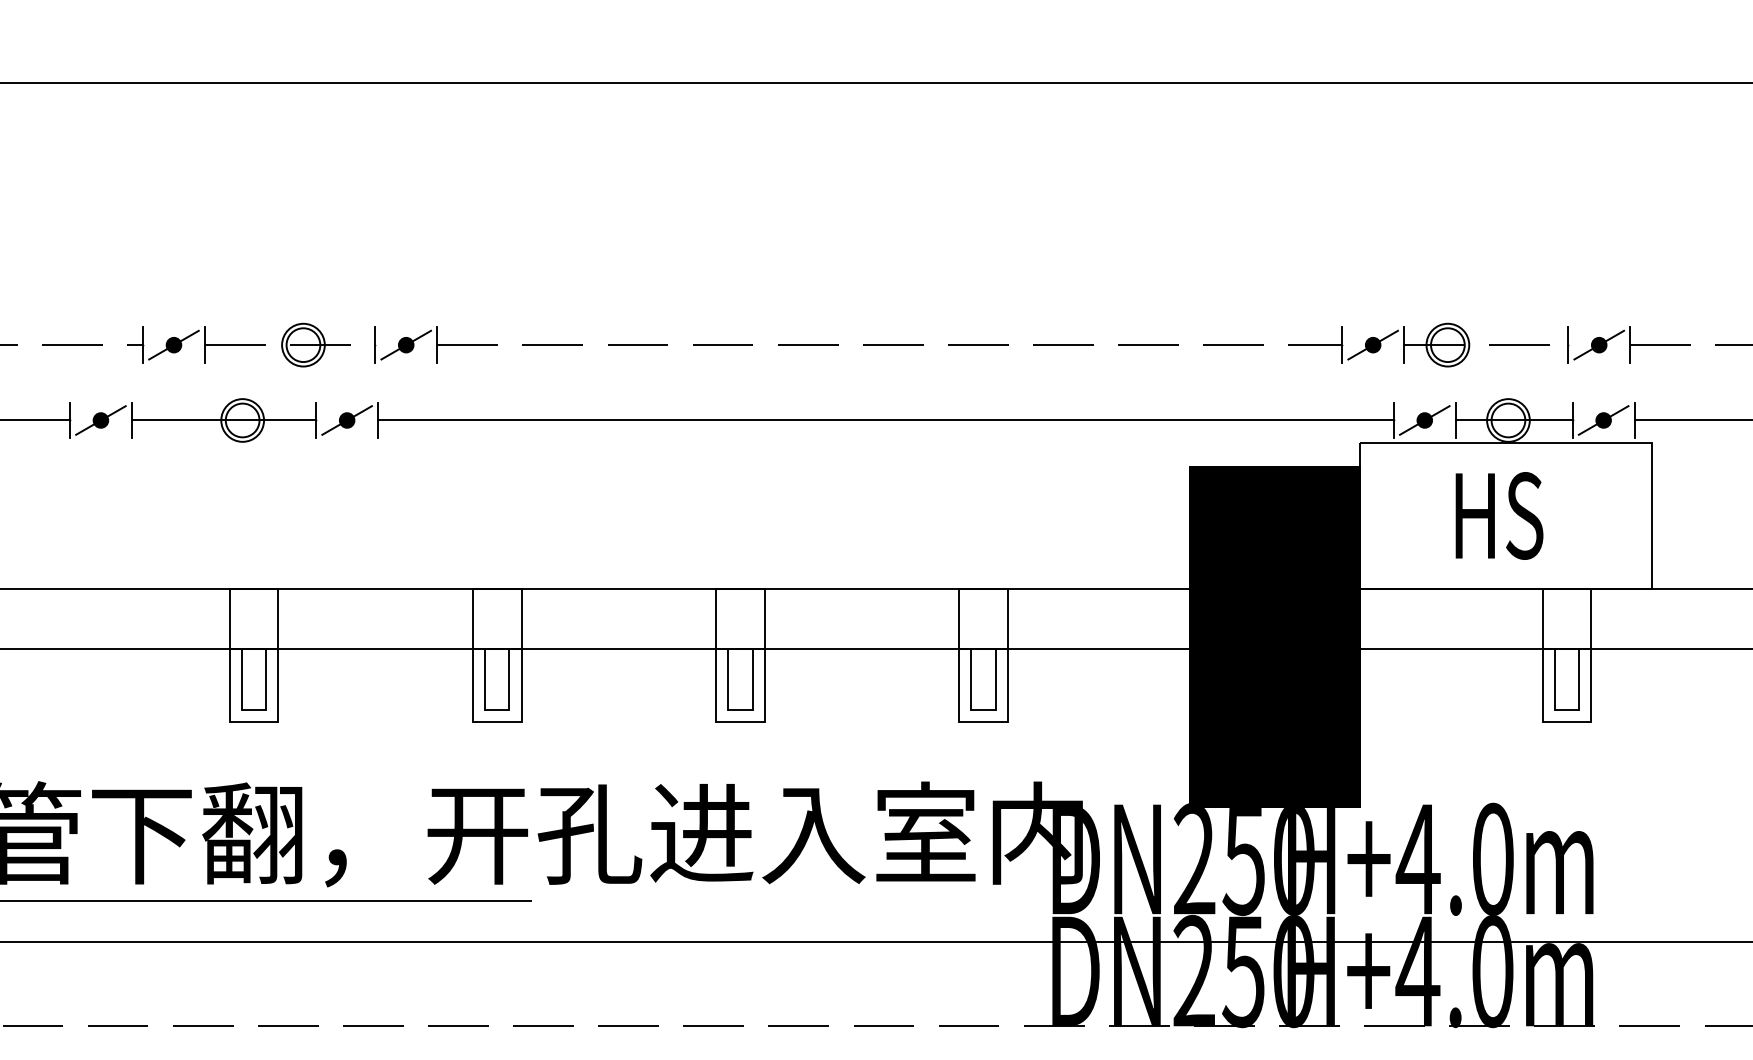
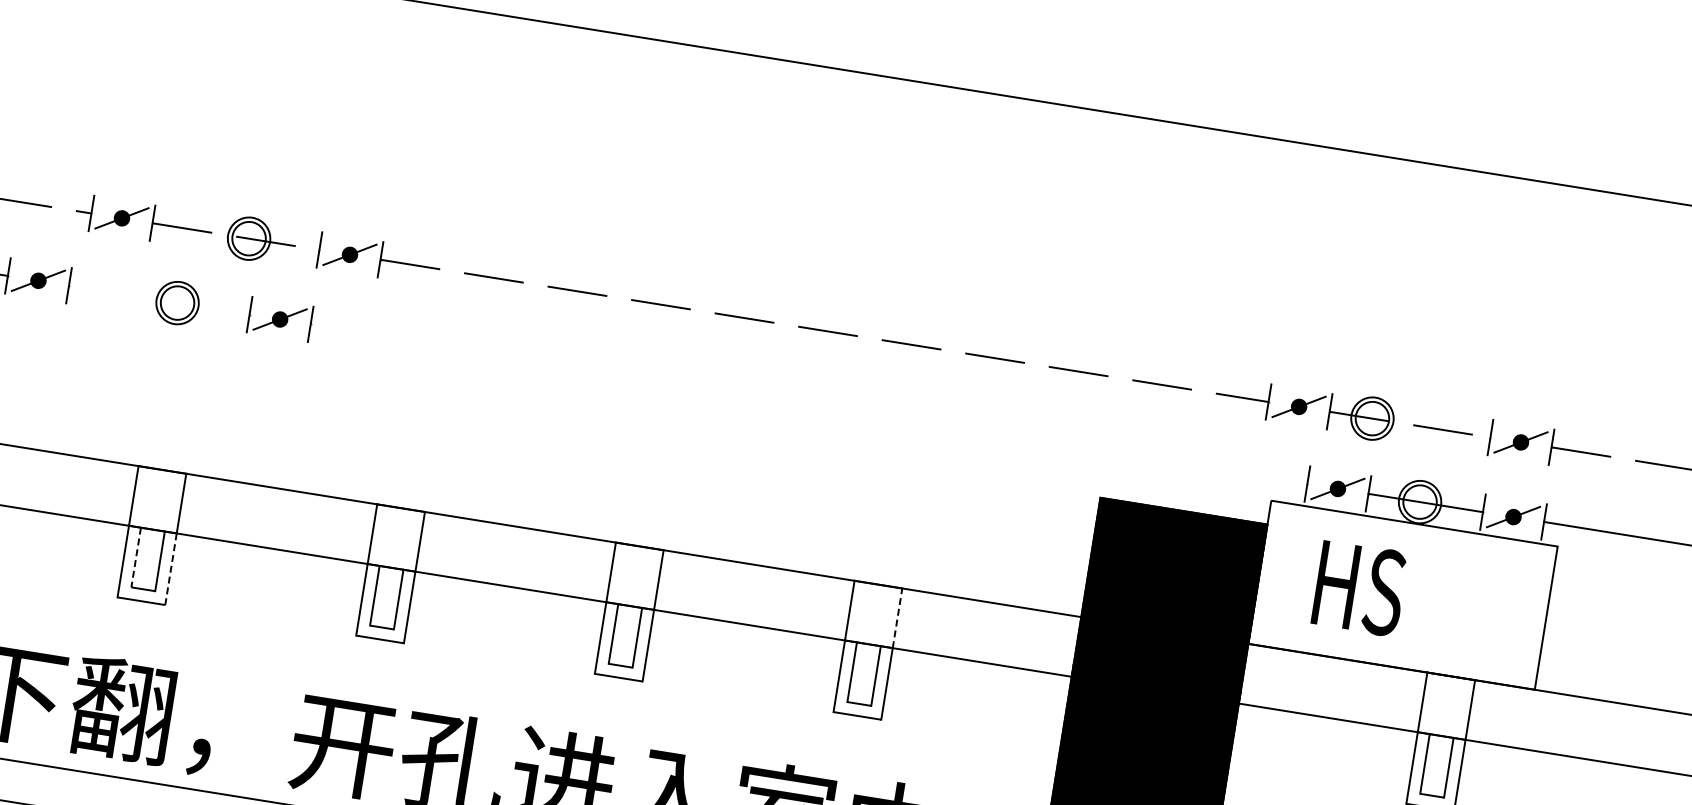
line: (224, 420) -> (159, 300), removed
line: (885, 420) -> (808, 404), removed
text: (1499, 515) -> (1360, 588), moved
line: (1007, 618) -> (897, 617), solid -> dashed
line: (242, 680) -> (136, 558), solid -> dashed
line: (278, 686) -> (170, 569), solid -> dashed

